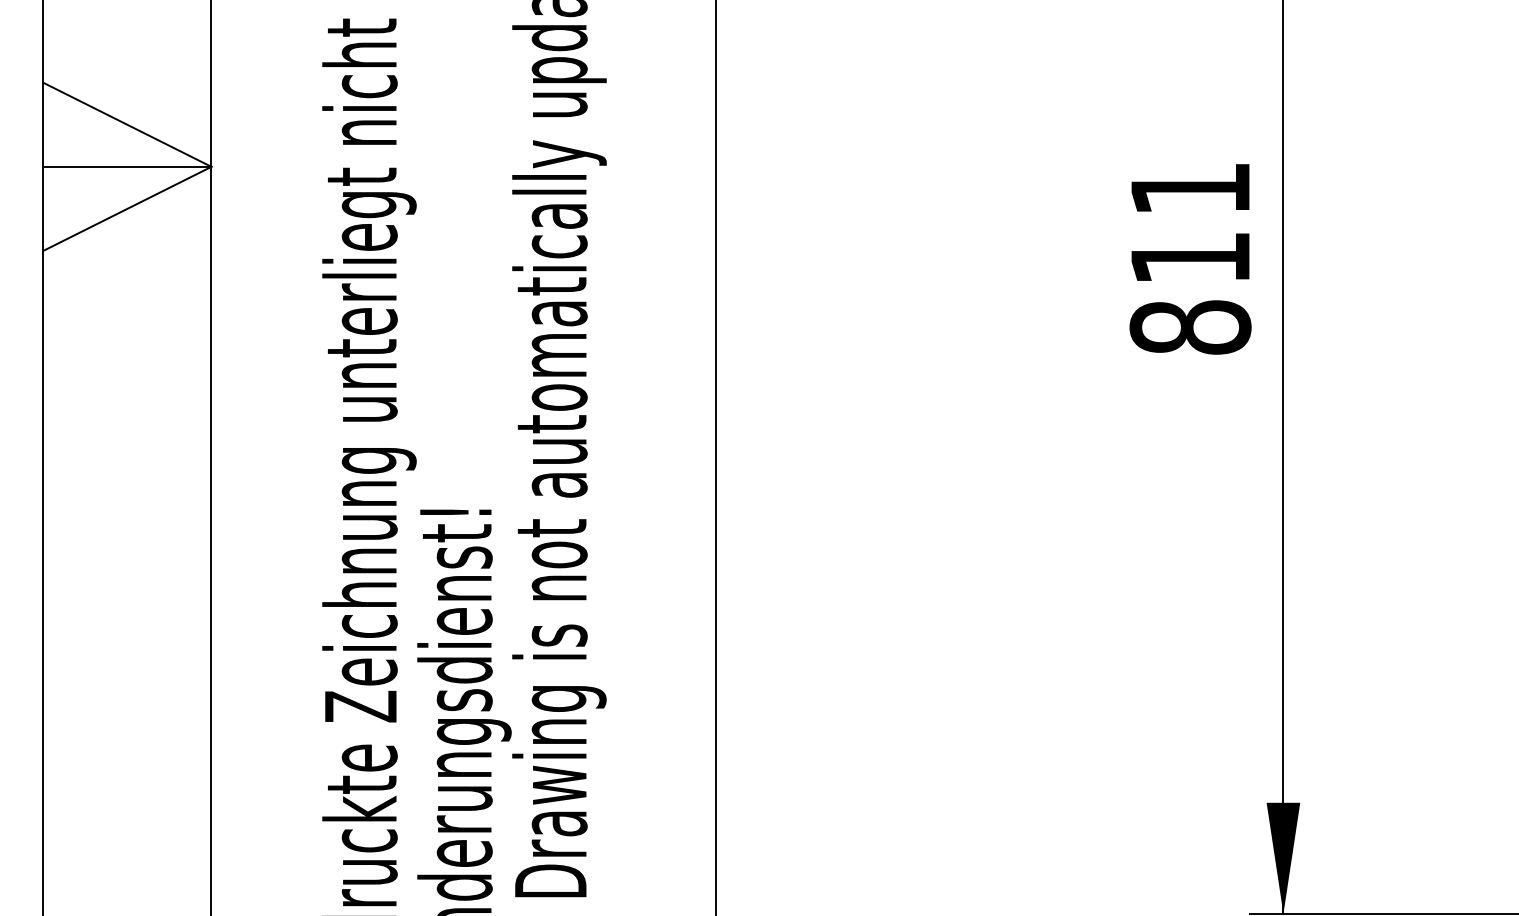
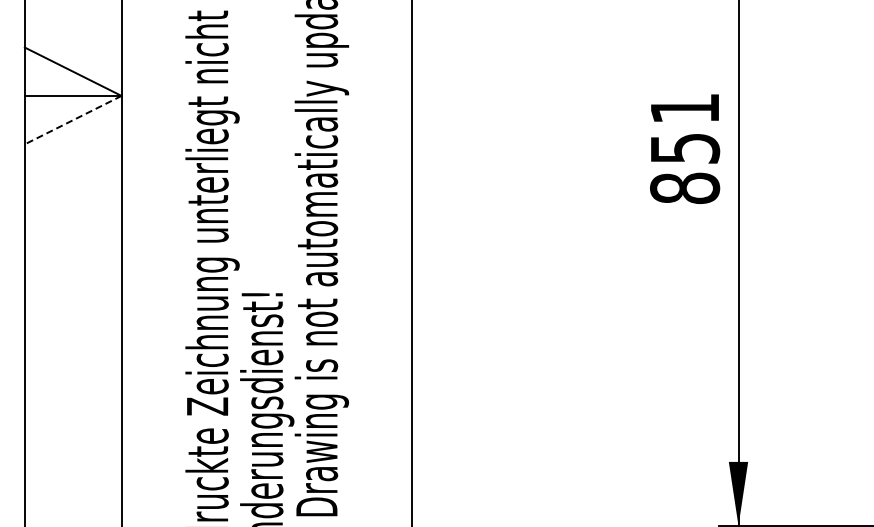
line: (126, 209) -> (72, 120), solid -> dashed
text: (1191, 258) -> (685, 148), 811 -> 851

